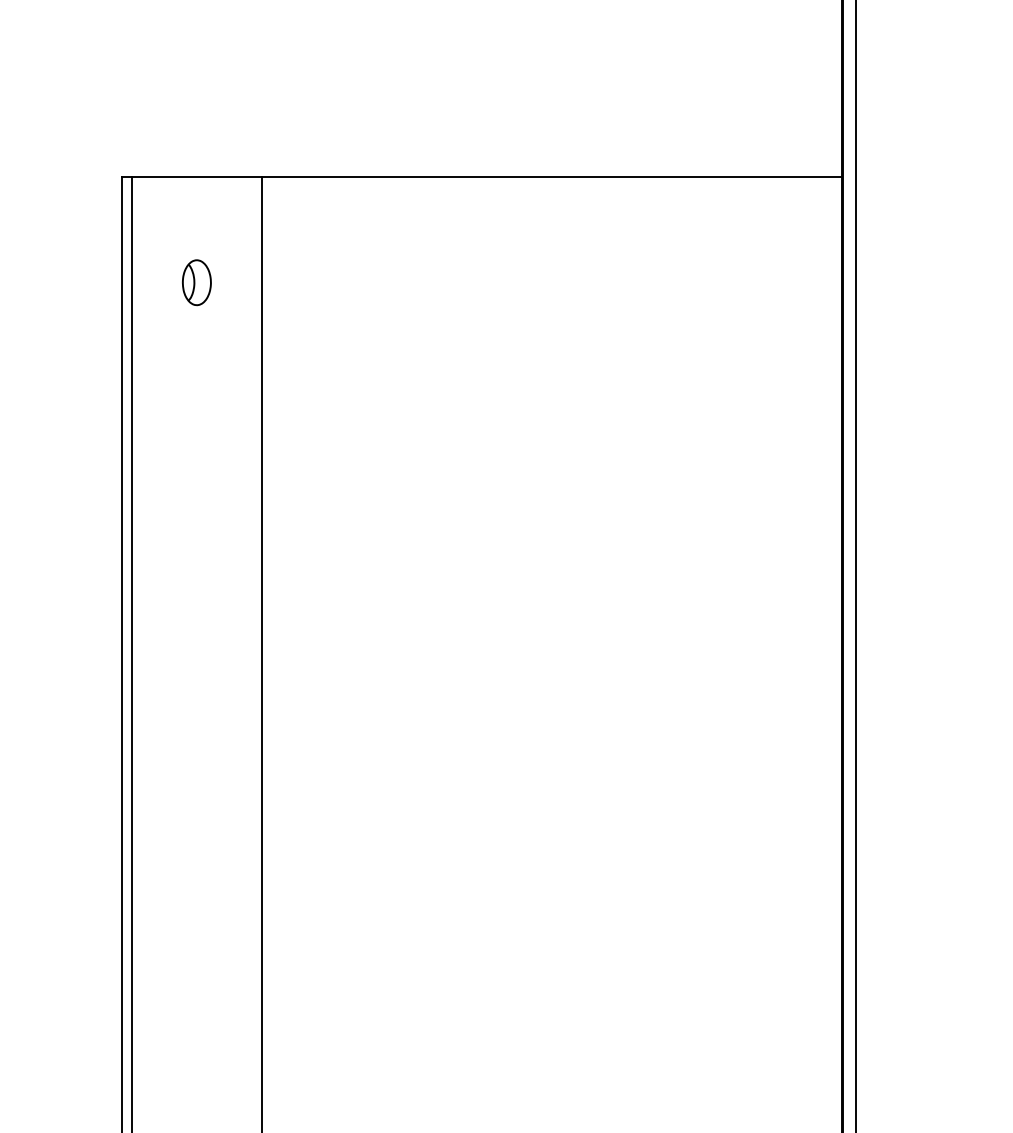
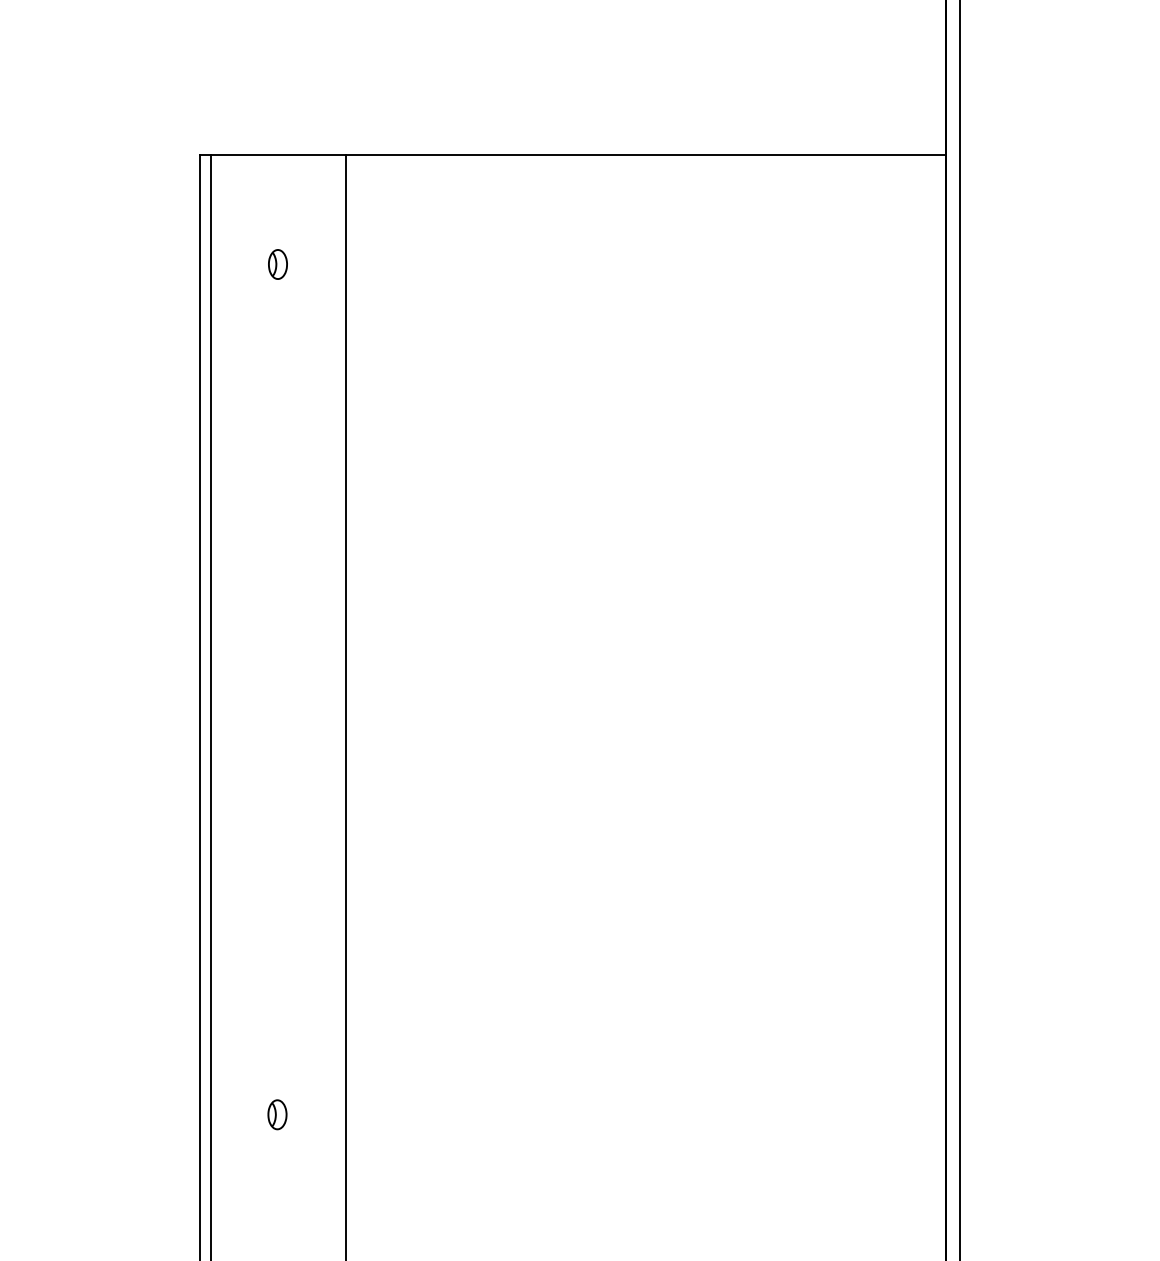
part: (196, 282) -> (277, 264), size x0.62
part: (196, 1103) -> (277, 1114), added

